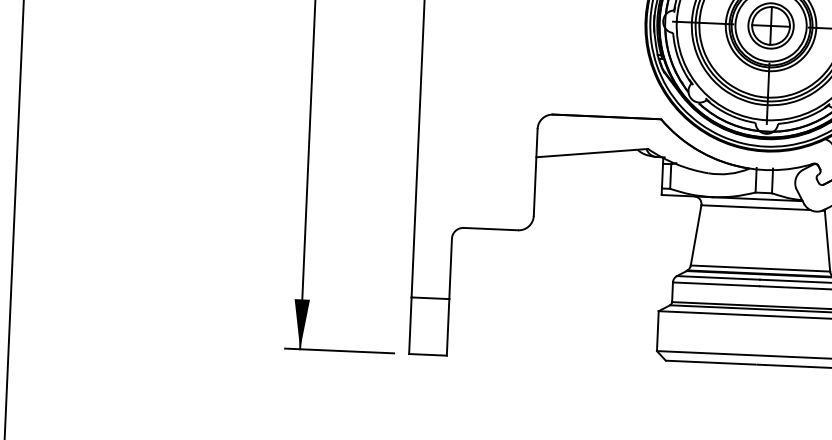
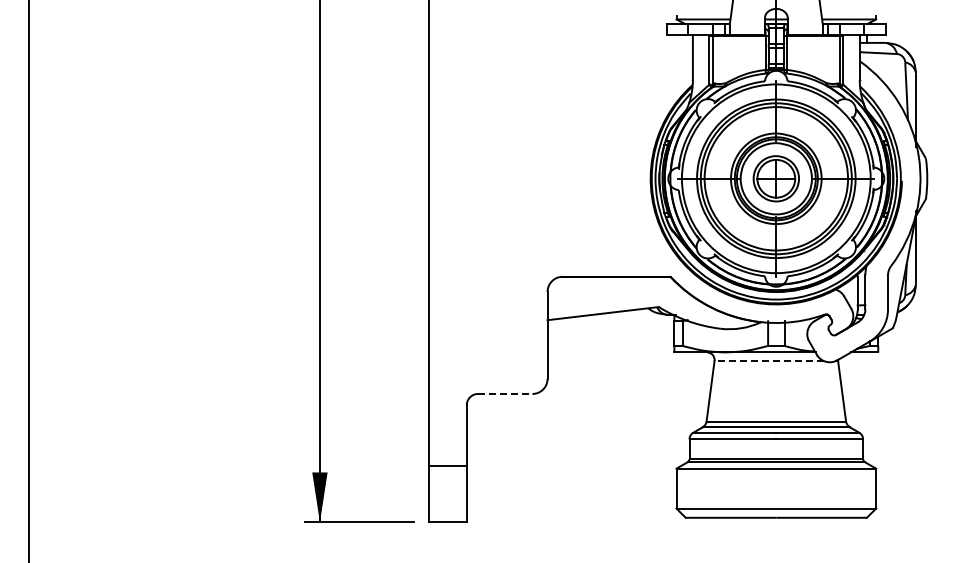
line: (756, 207) -> (769, 360), solid -> dashed
line: (491, 228) -> (505, 393), solid -> dashed

